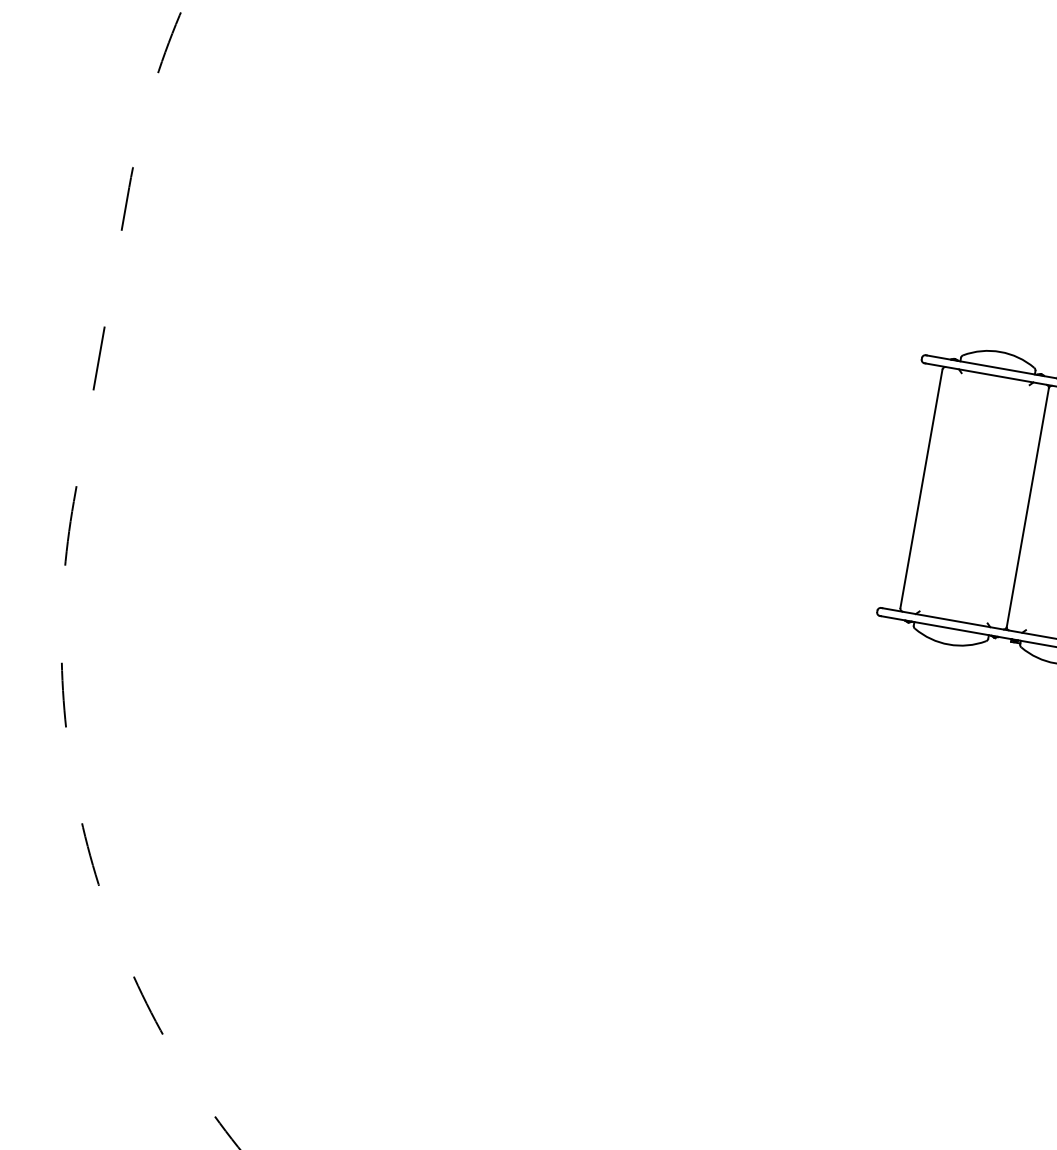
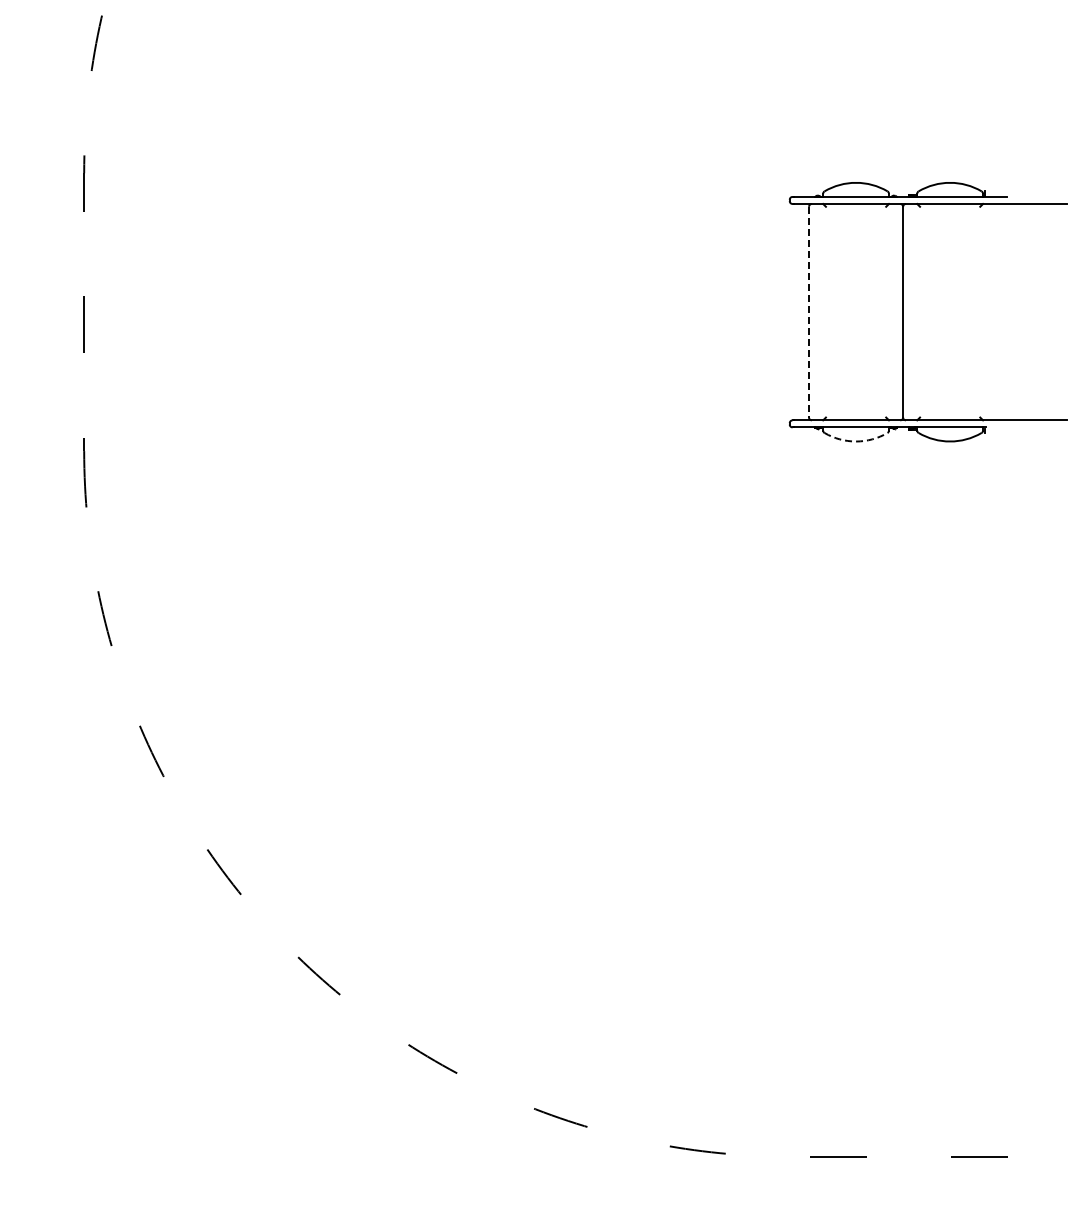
line: (921, 489) -> (809, 312), solid -> dashed
arc: (949, 644) -> (856, 441), solid -> dashed

